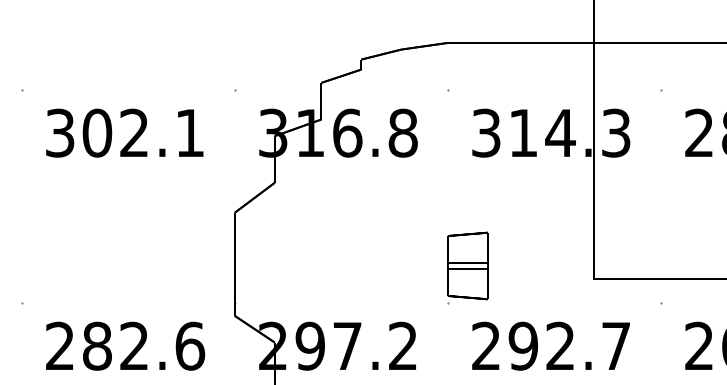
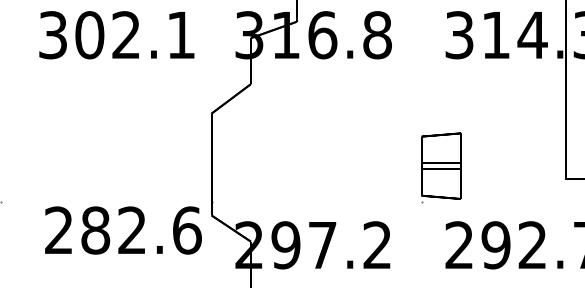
text: (124, 132) -> (116, 34), moved
text: (125, 345) -> (123, 229), moved

